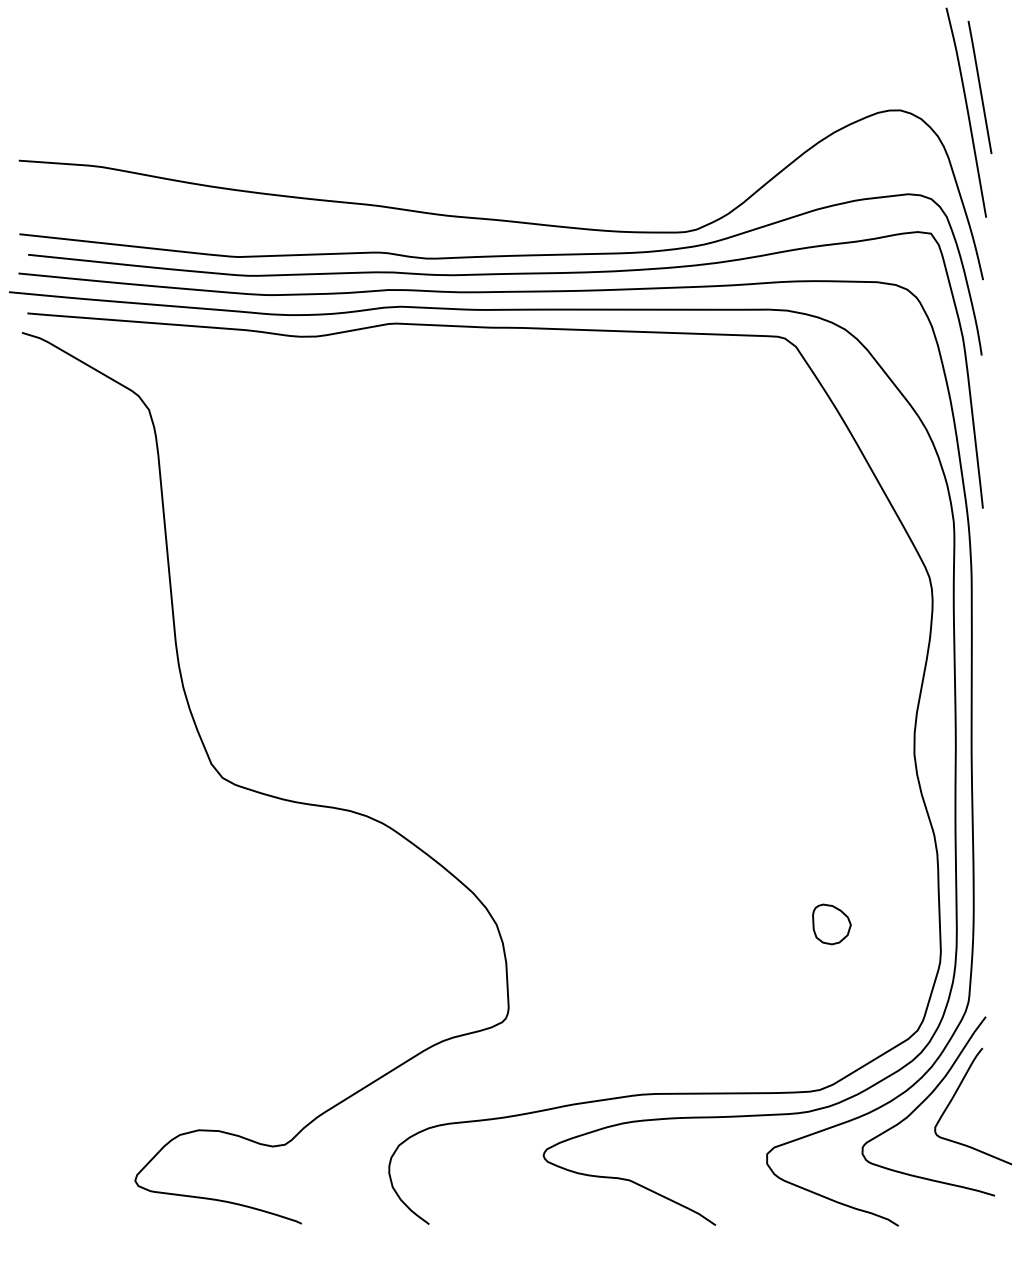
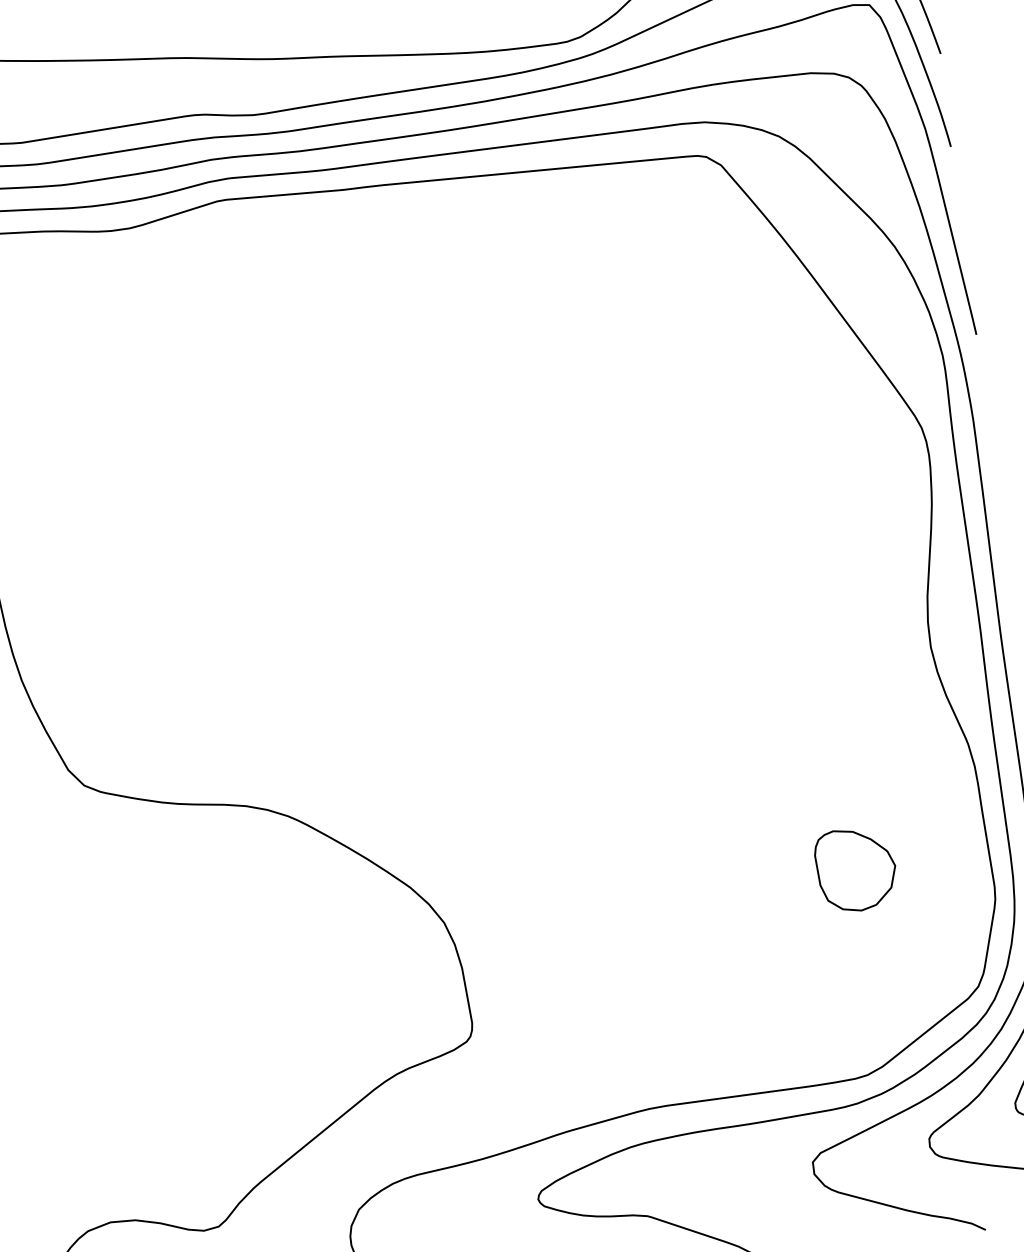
part: (831, 924) -> (855, 869), size x1.67

